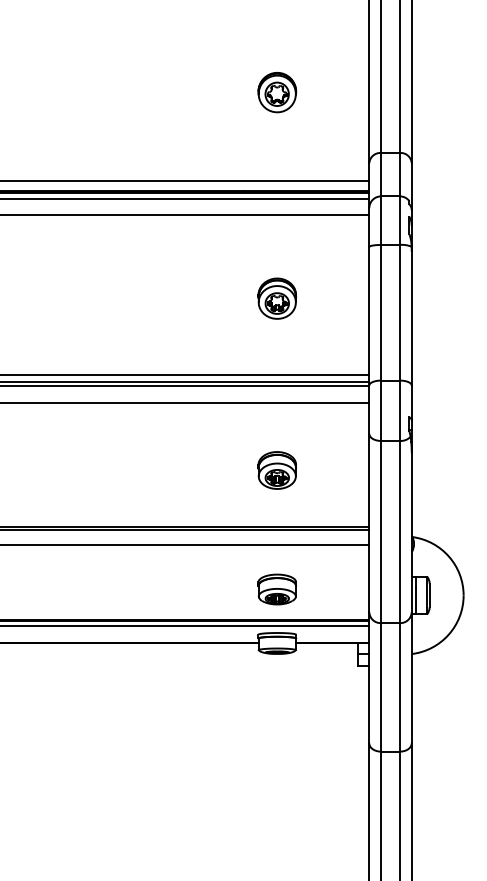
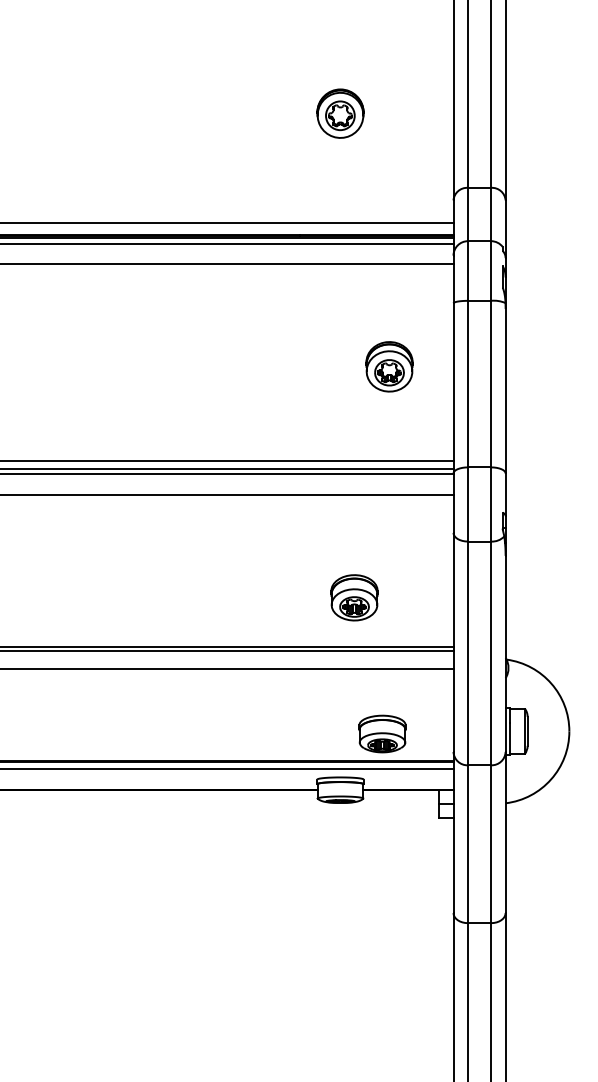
part: (277, 298) -> (389, 366), moved
part: (277, 470) -> (354, 597), moved
part: (277, 589) -> (382, 733), moved

